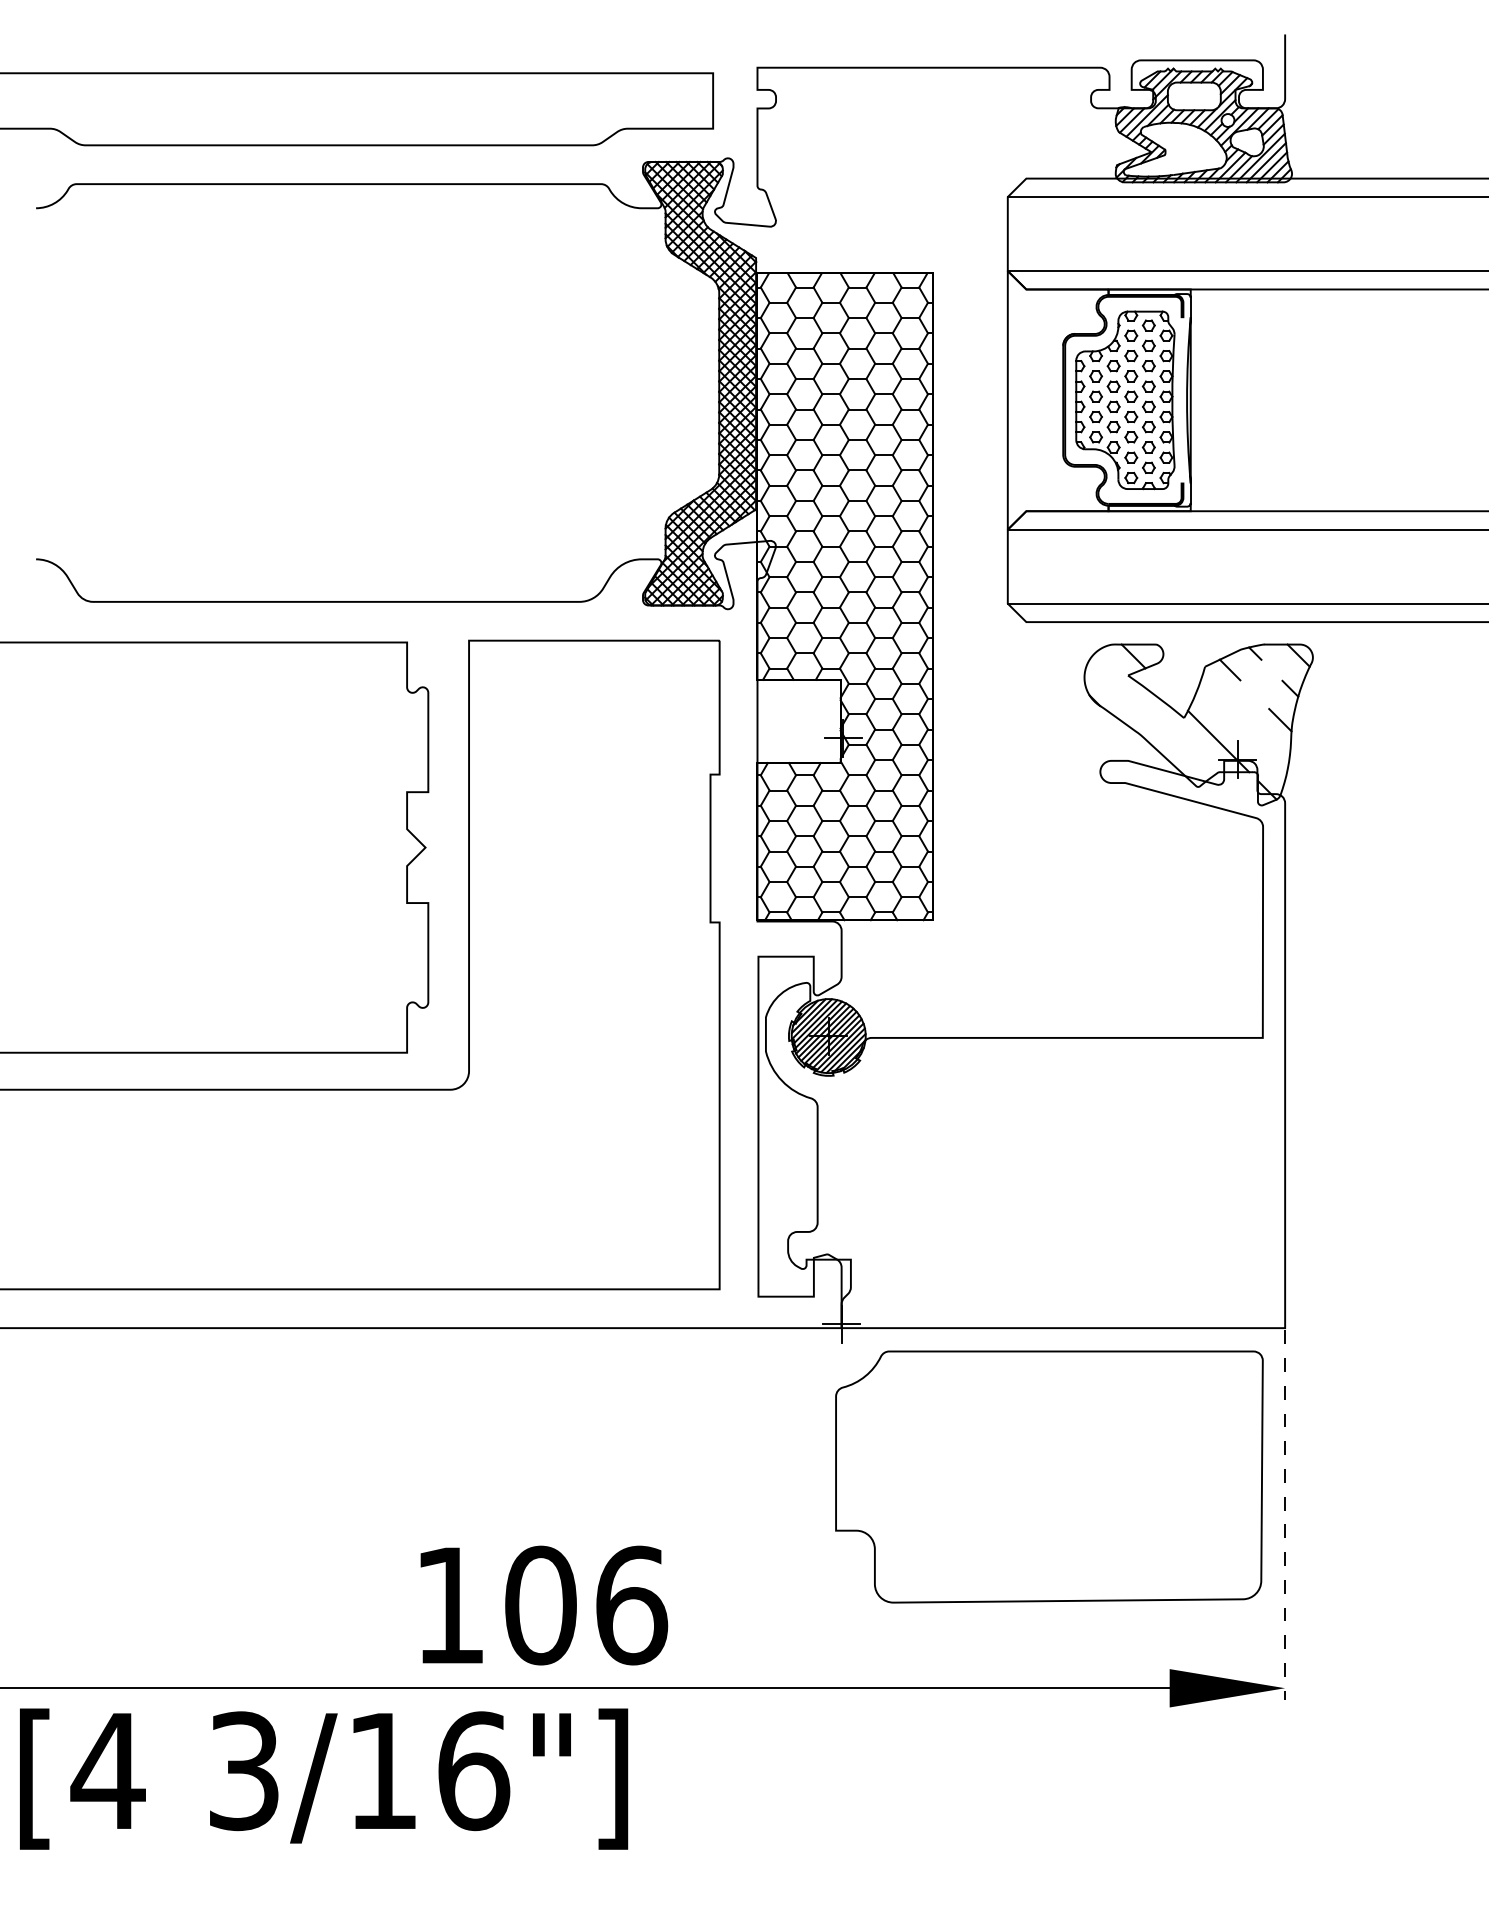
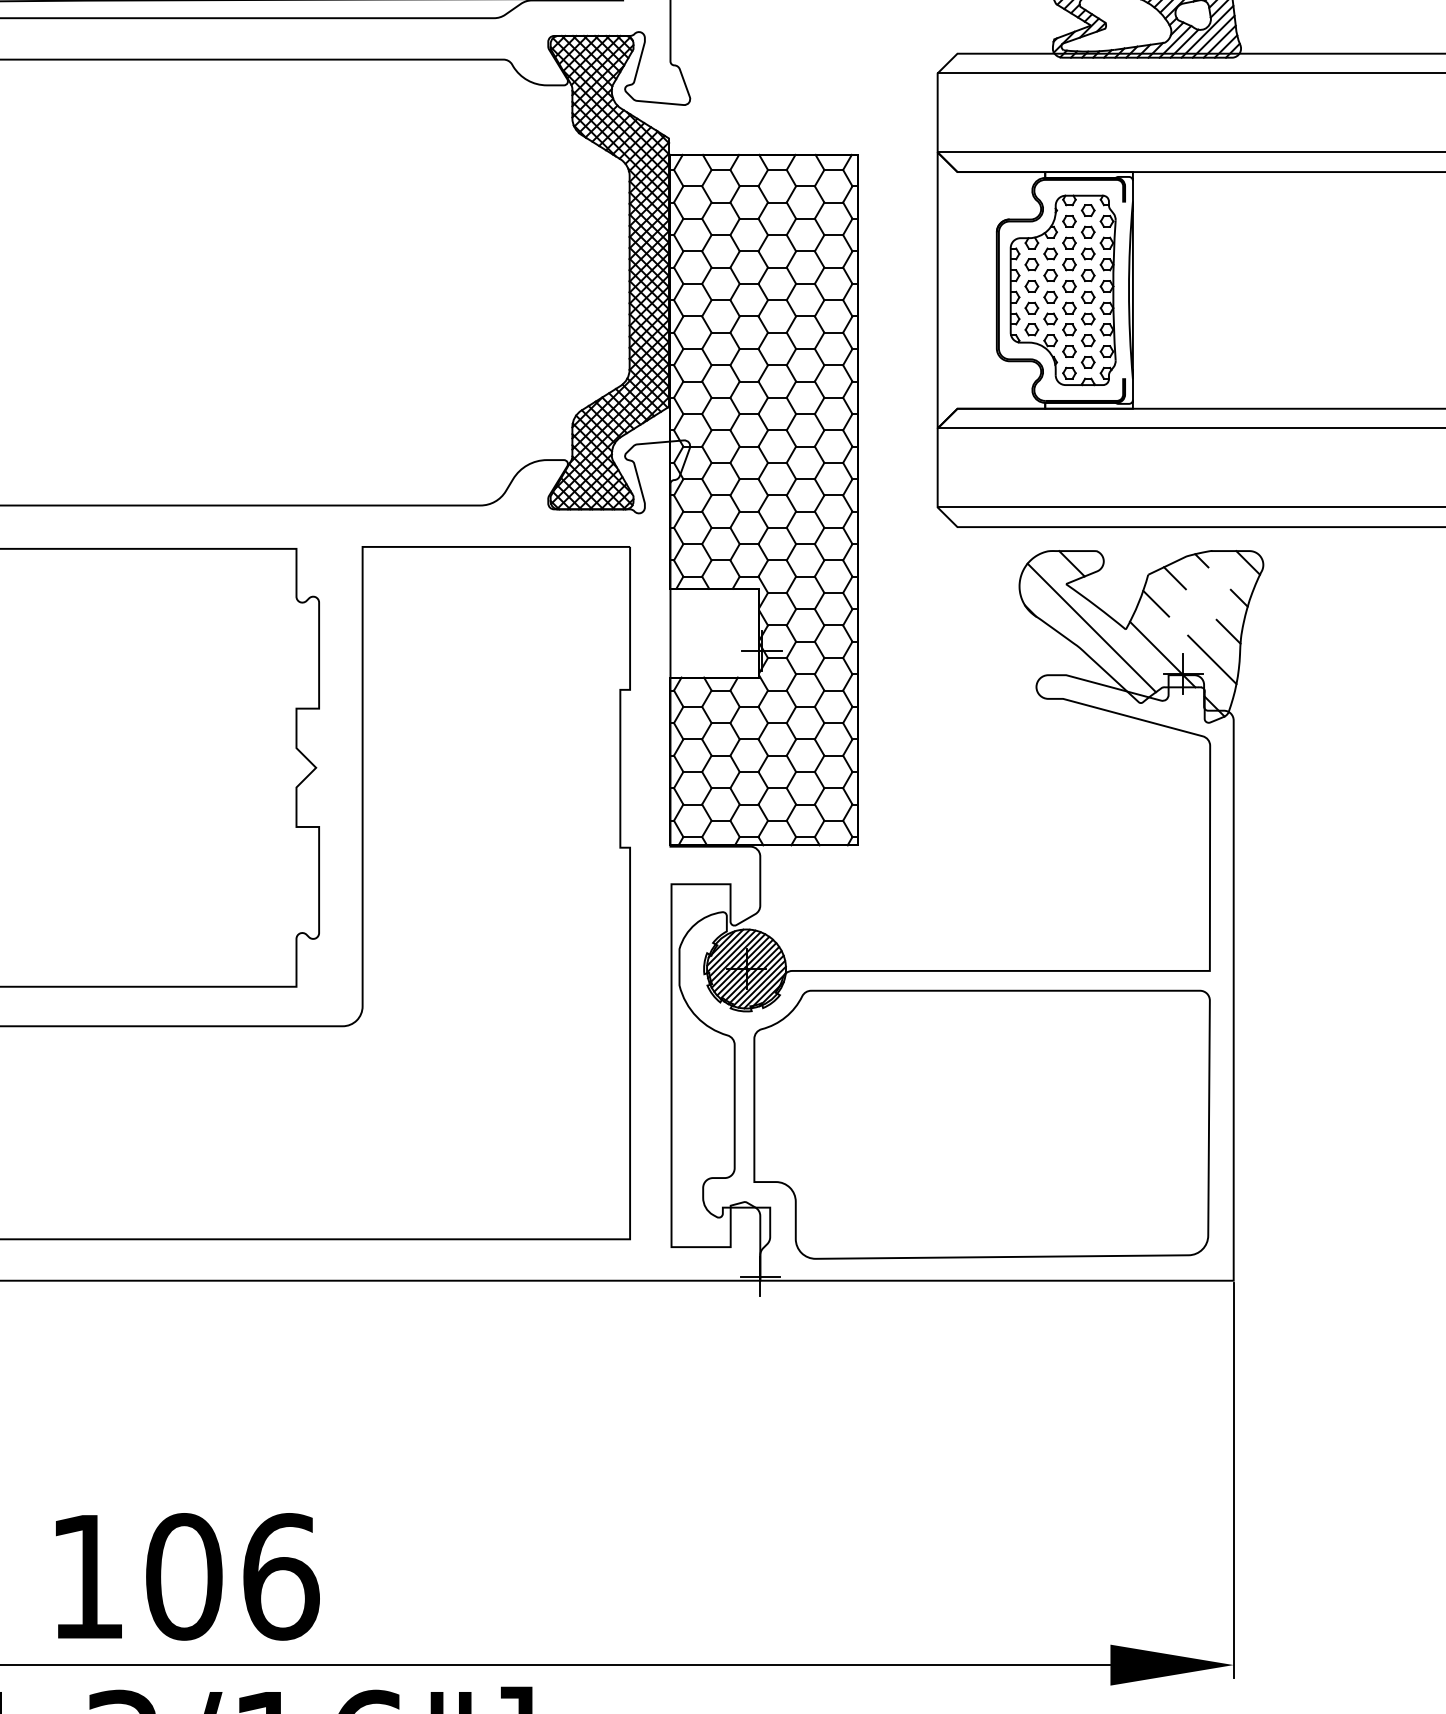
line: (1212, 693) -> (1156, 603), added
line: (1152, 716) -> (1092, 627), added
line: (1264, 746) -> (1211, 659), added
part: (1049, 1476) -> (982, 1124), moved
line: (1285, 1515) -> (1234, 1480), dashed -> solid
text: (544, 1605) -> (188, 1576), moved

